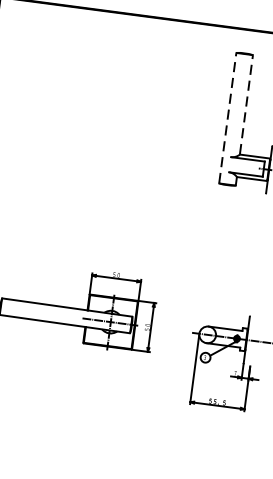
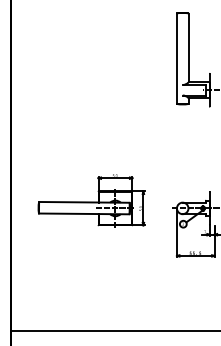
line: (246, 104) -> (188, 47), dashed -> solid
line: (227, 117) -> (176, 58), dashed -> solid

